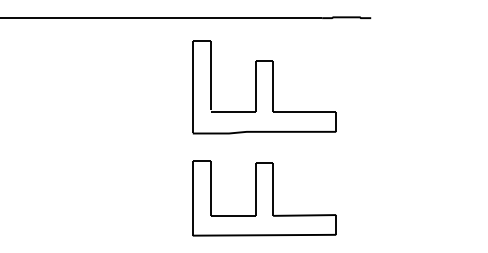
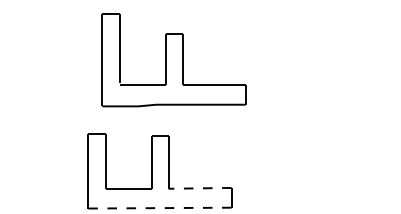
part: (256, 87) -> (166, 60), moved
line: (304, 215) -> (200, 188), solid -> dashed
line: (264, 235) -> (160, 208), solid -> dashed

